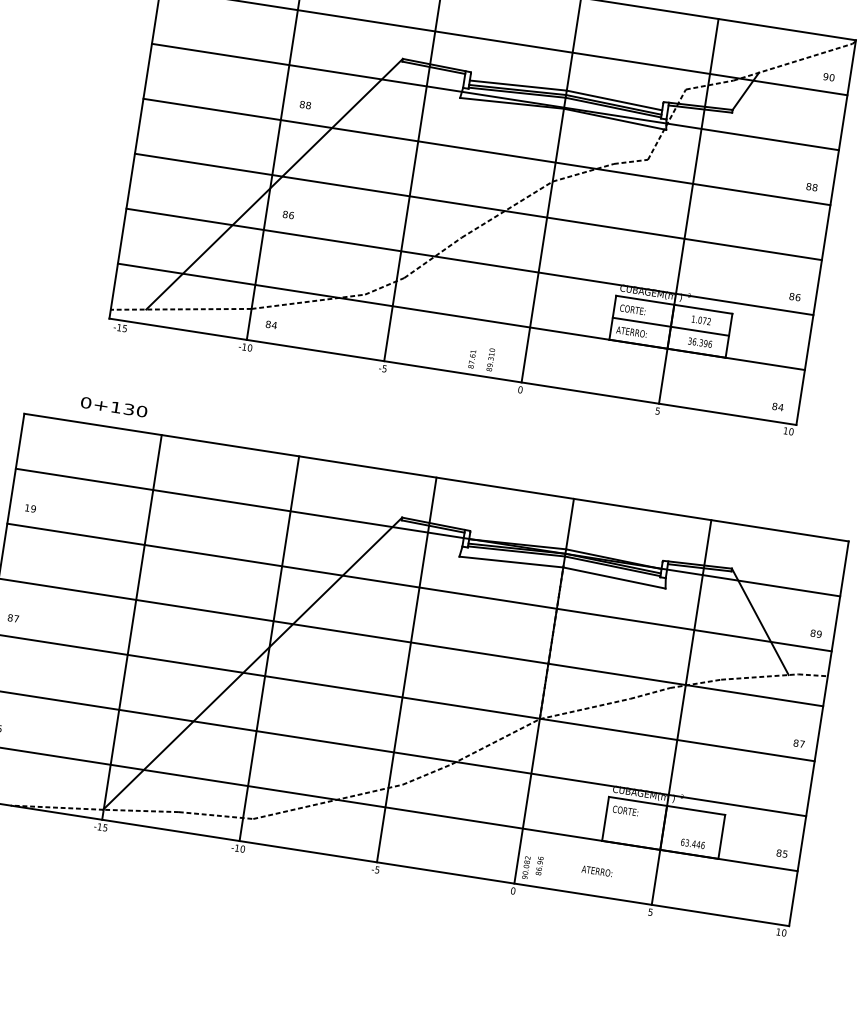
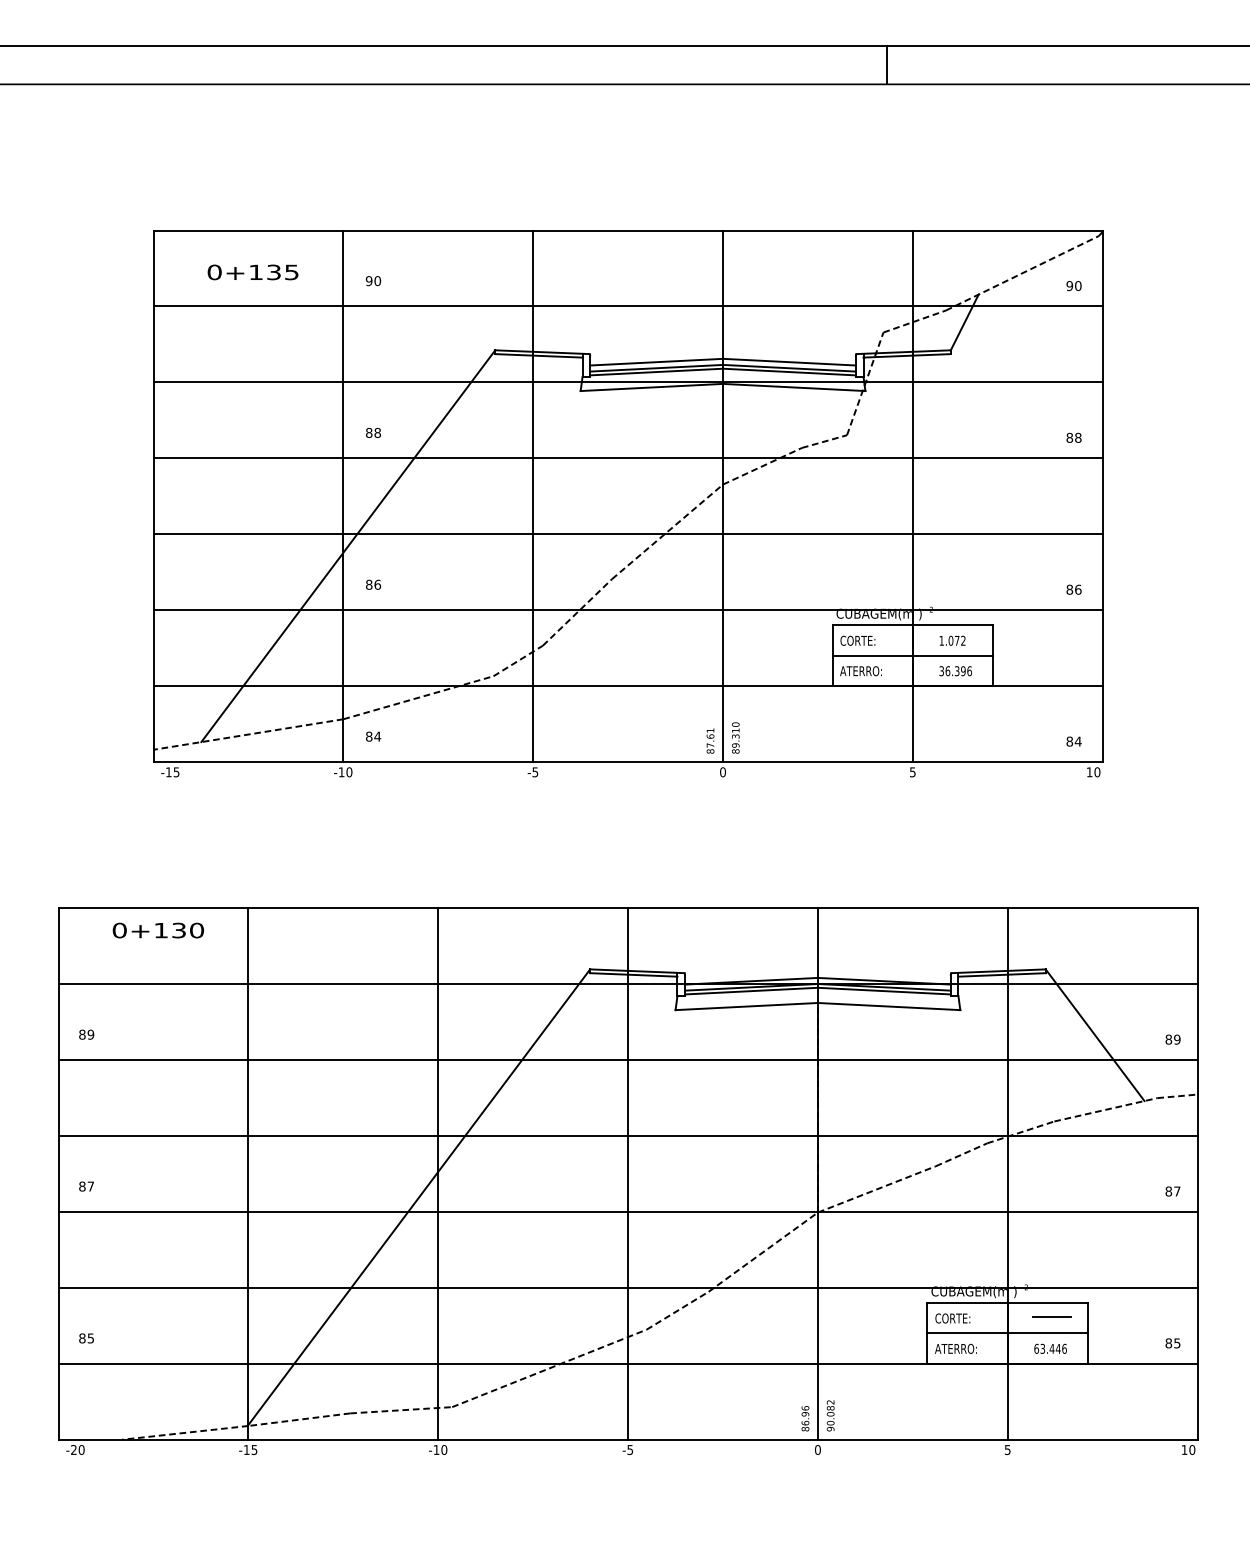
text: (472, 358) -> (710, 740), moved
text: (490, 359) -> (735, 737), moved
text: (113, 407) -> (157, 930), moved
text: (27, 507) -> (82, 1034), 19 -> 89
line: (697, 821) -> (1052, 1317), added
line: (663, 827) -> (1007, 1333), added
text: (539, 865) -> (805, 1418), moved
text: (596, 870) -> (955, 1348), moved

